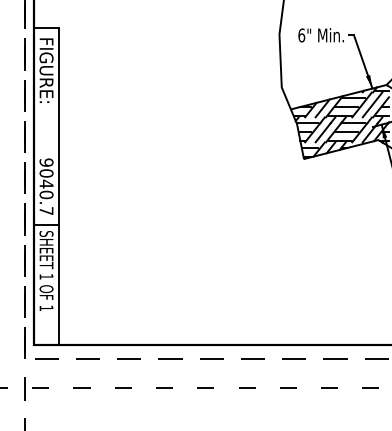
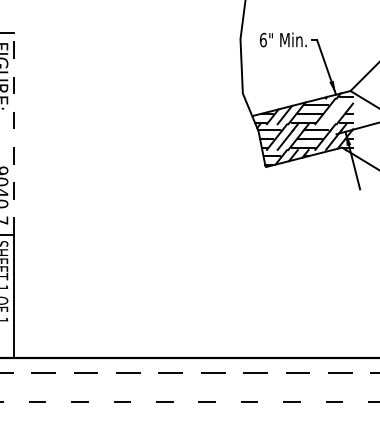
line: (372, 104) -> (336, 111), removed
line: (59, 126) -> (14, 133), solid -> dashed

